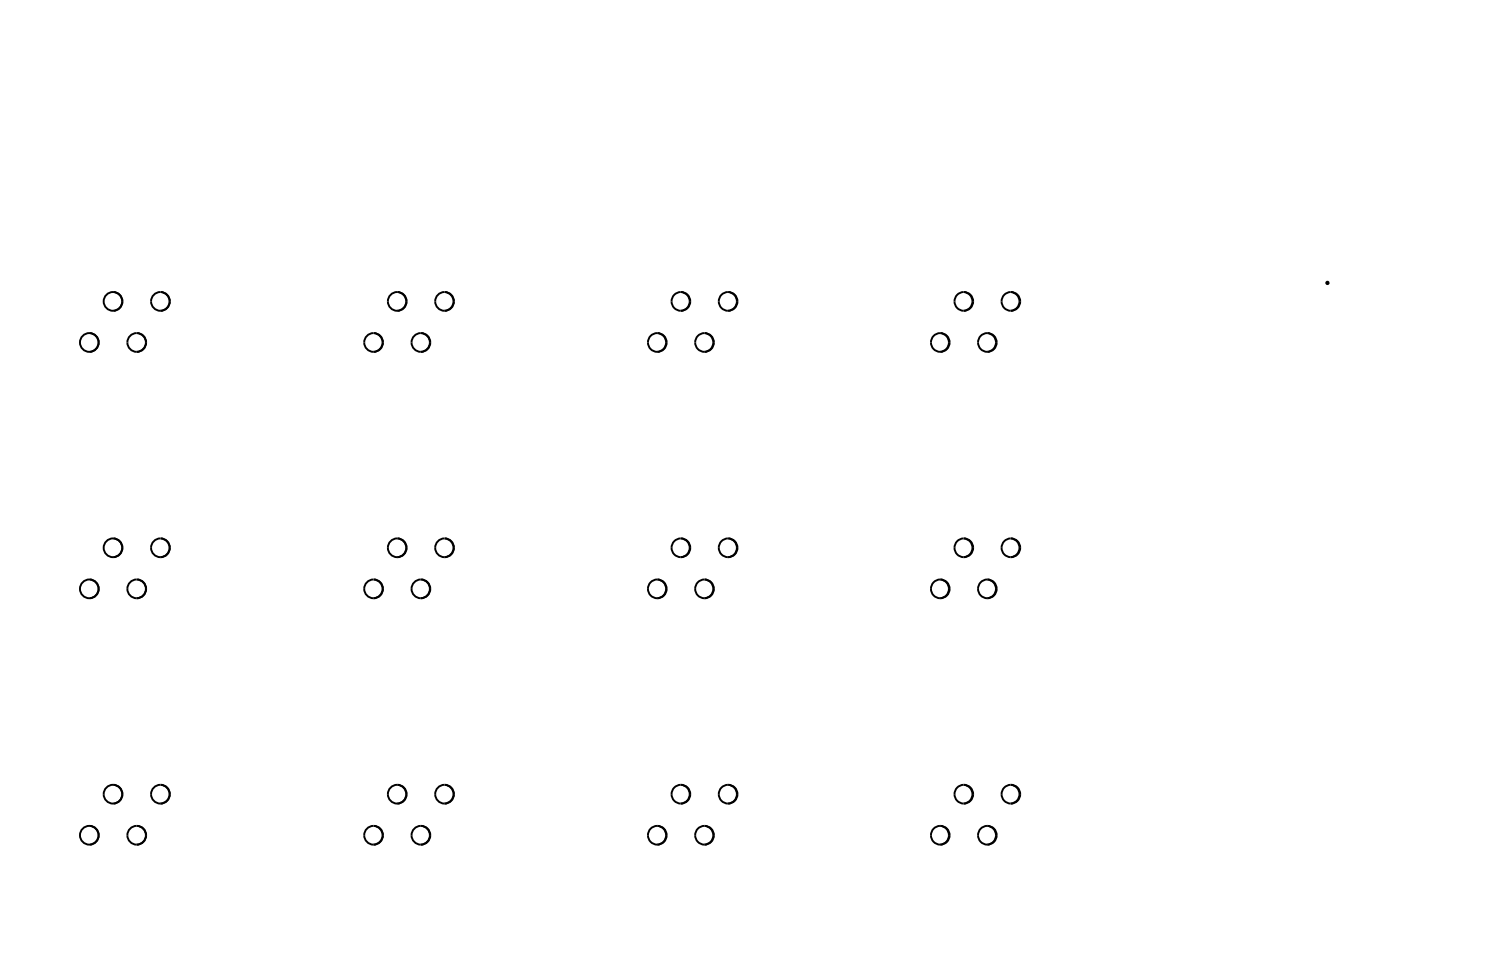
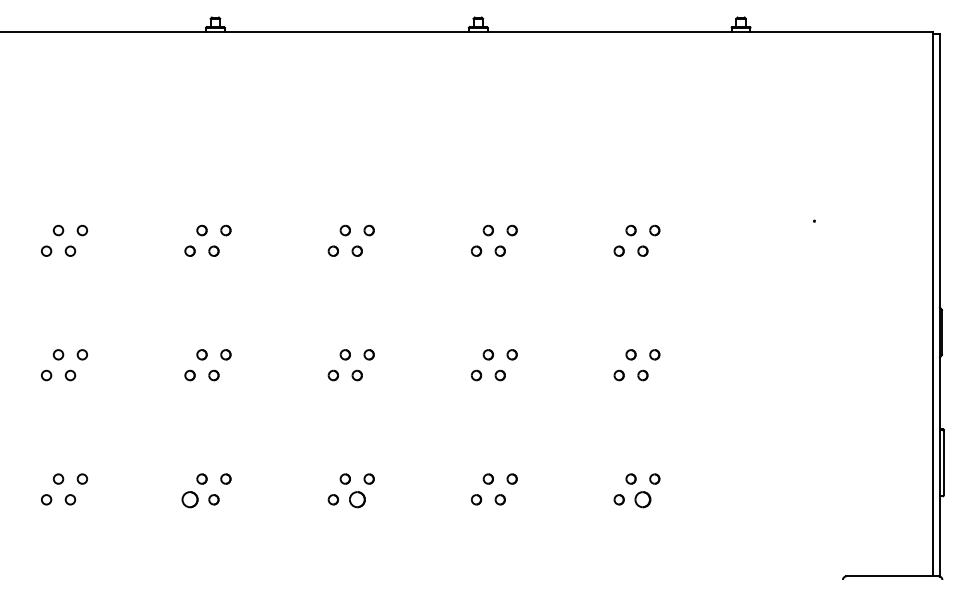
circle: (88, 834) -> (189, 499), size x1.6
part: (419, 834) -> (356, 499), size x1.6
part: (986, 834) -> (642, 499), size x1.6

